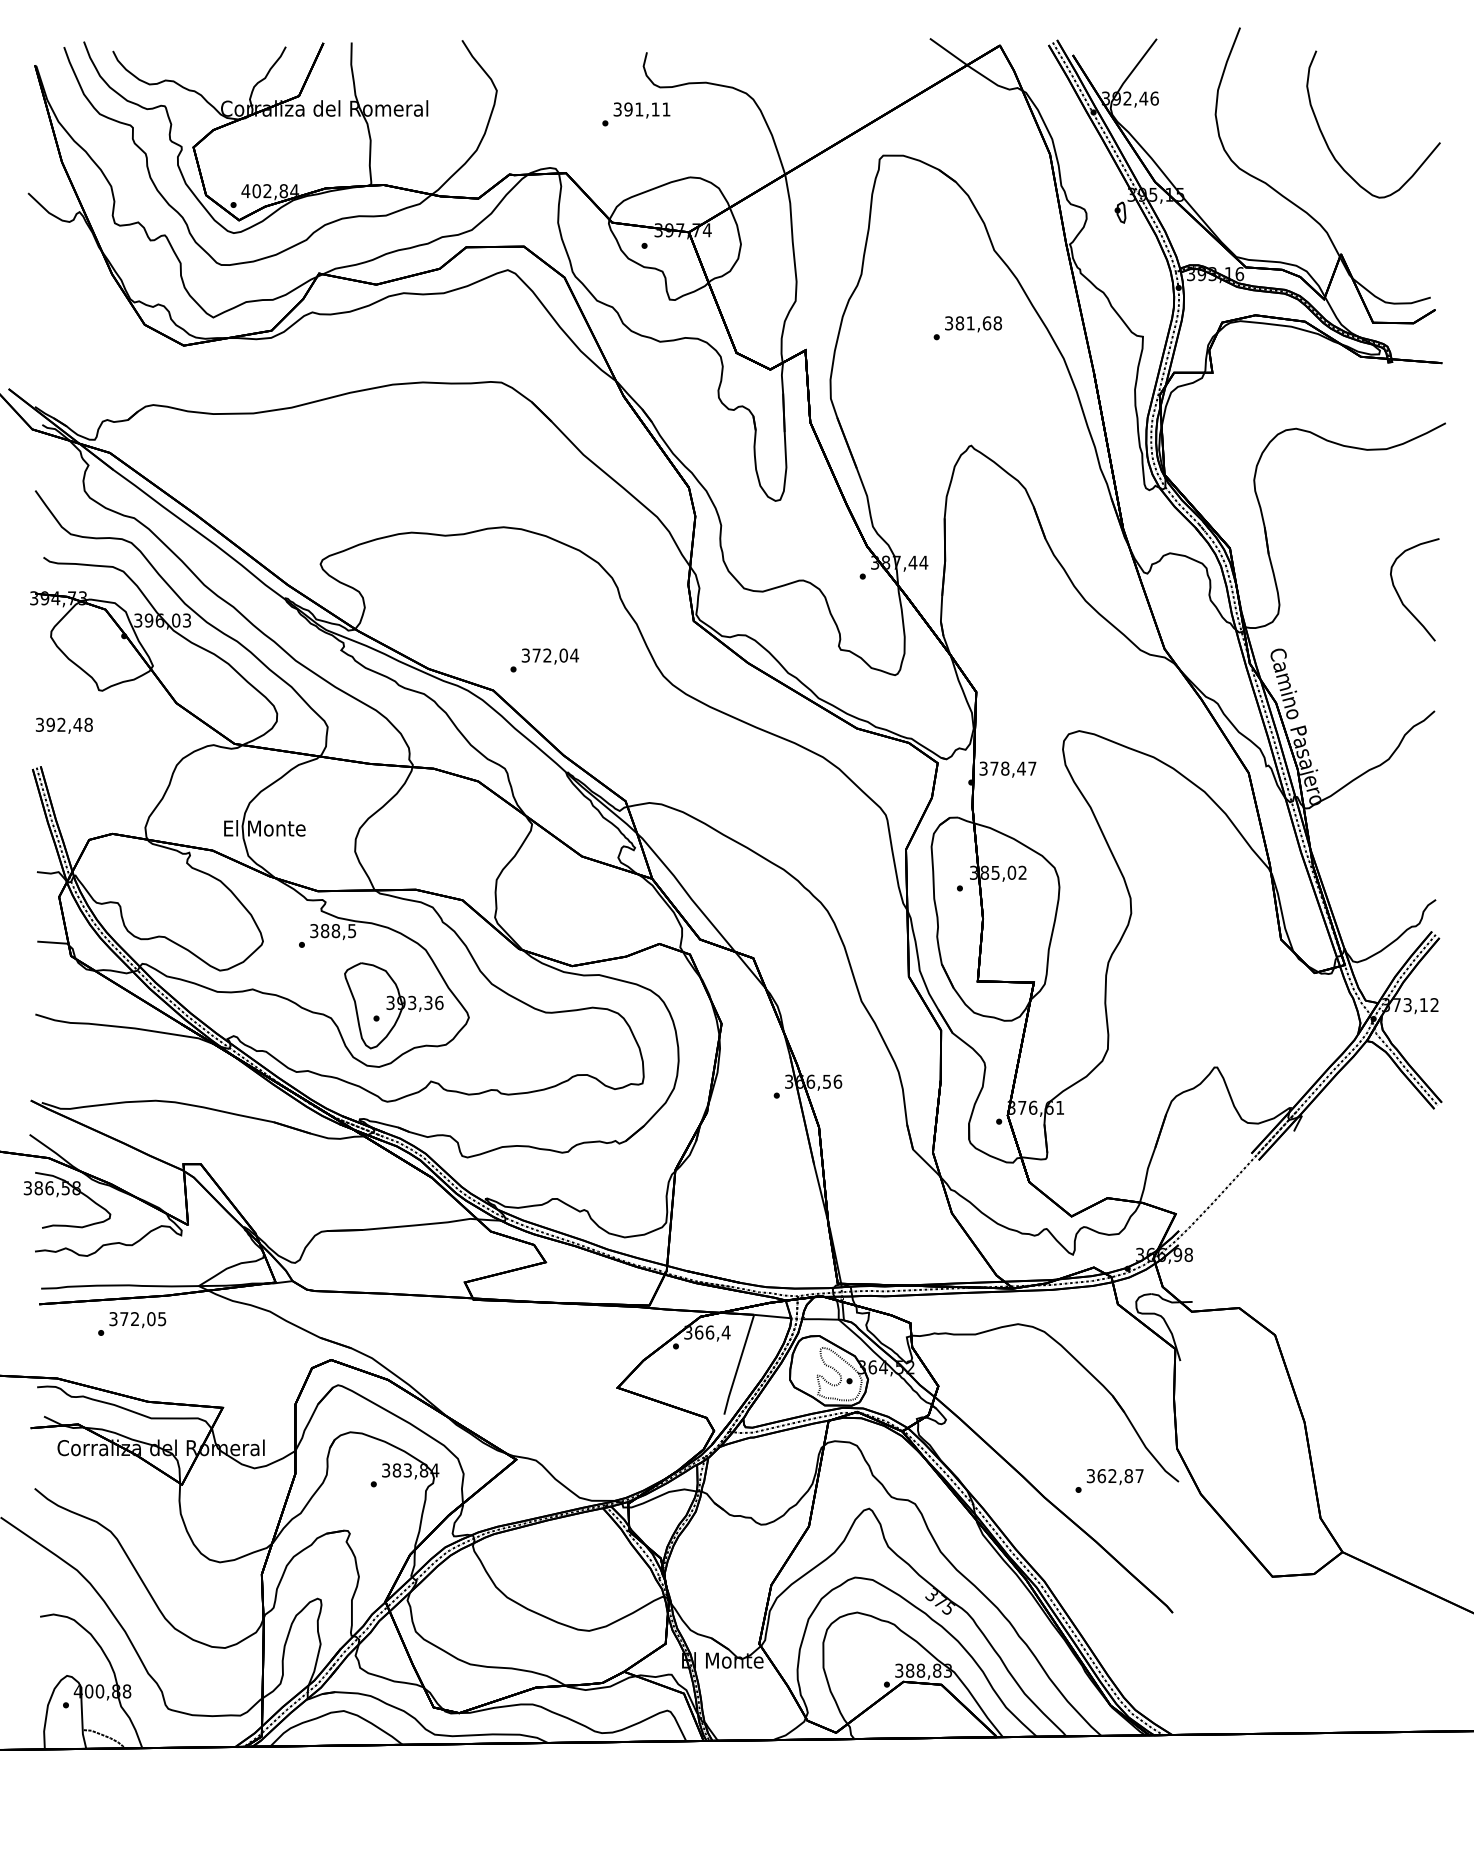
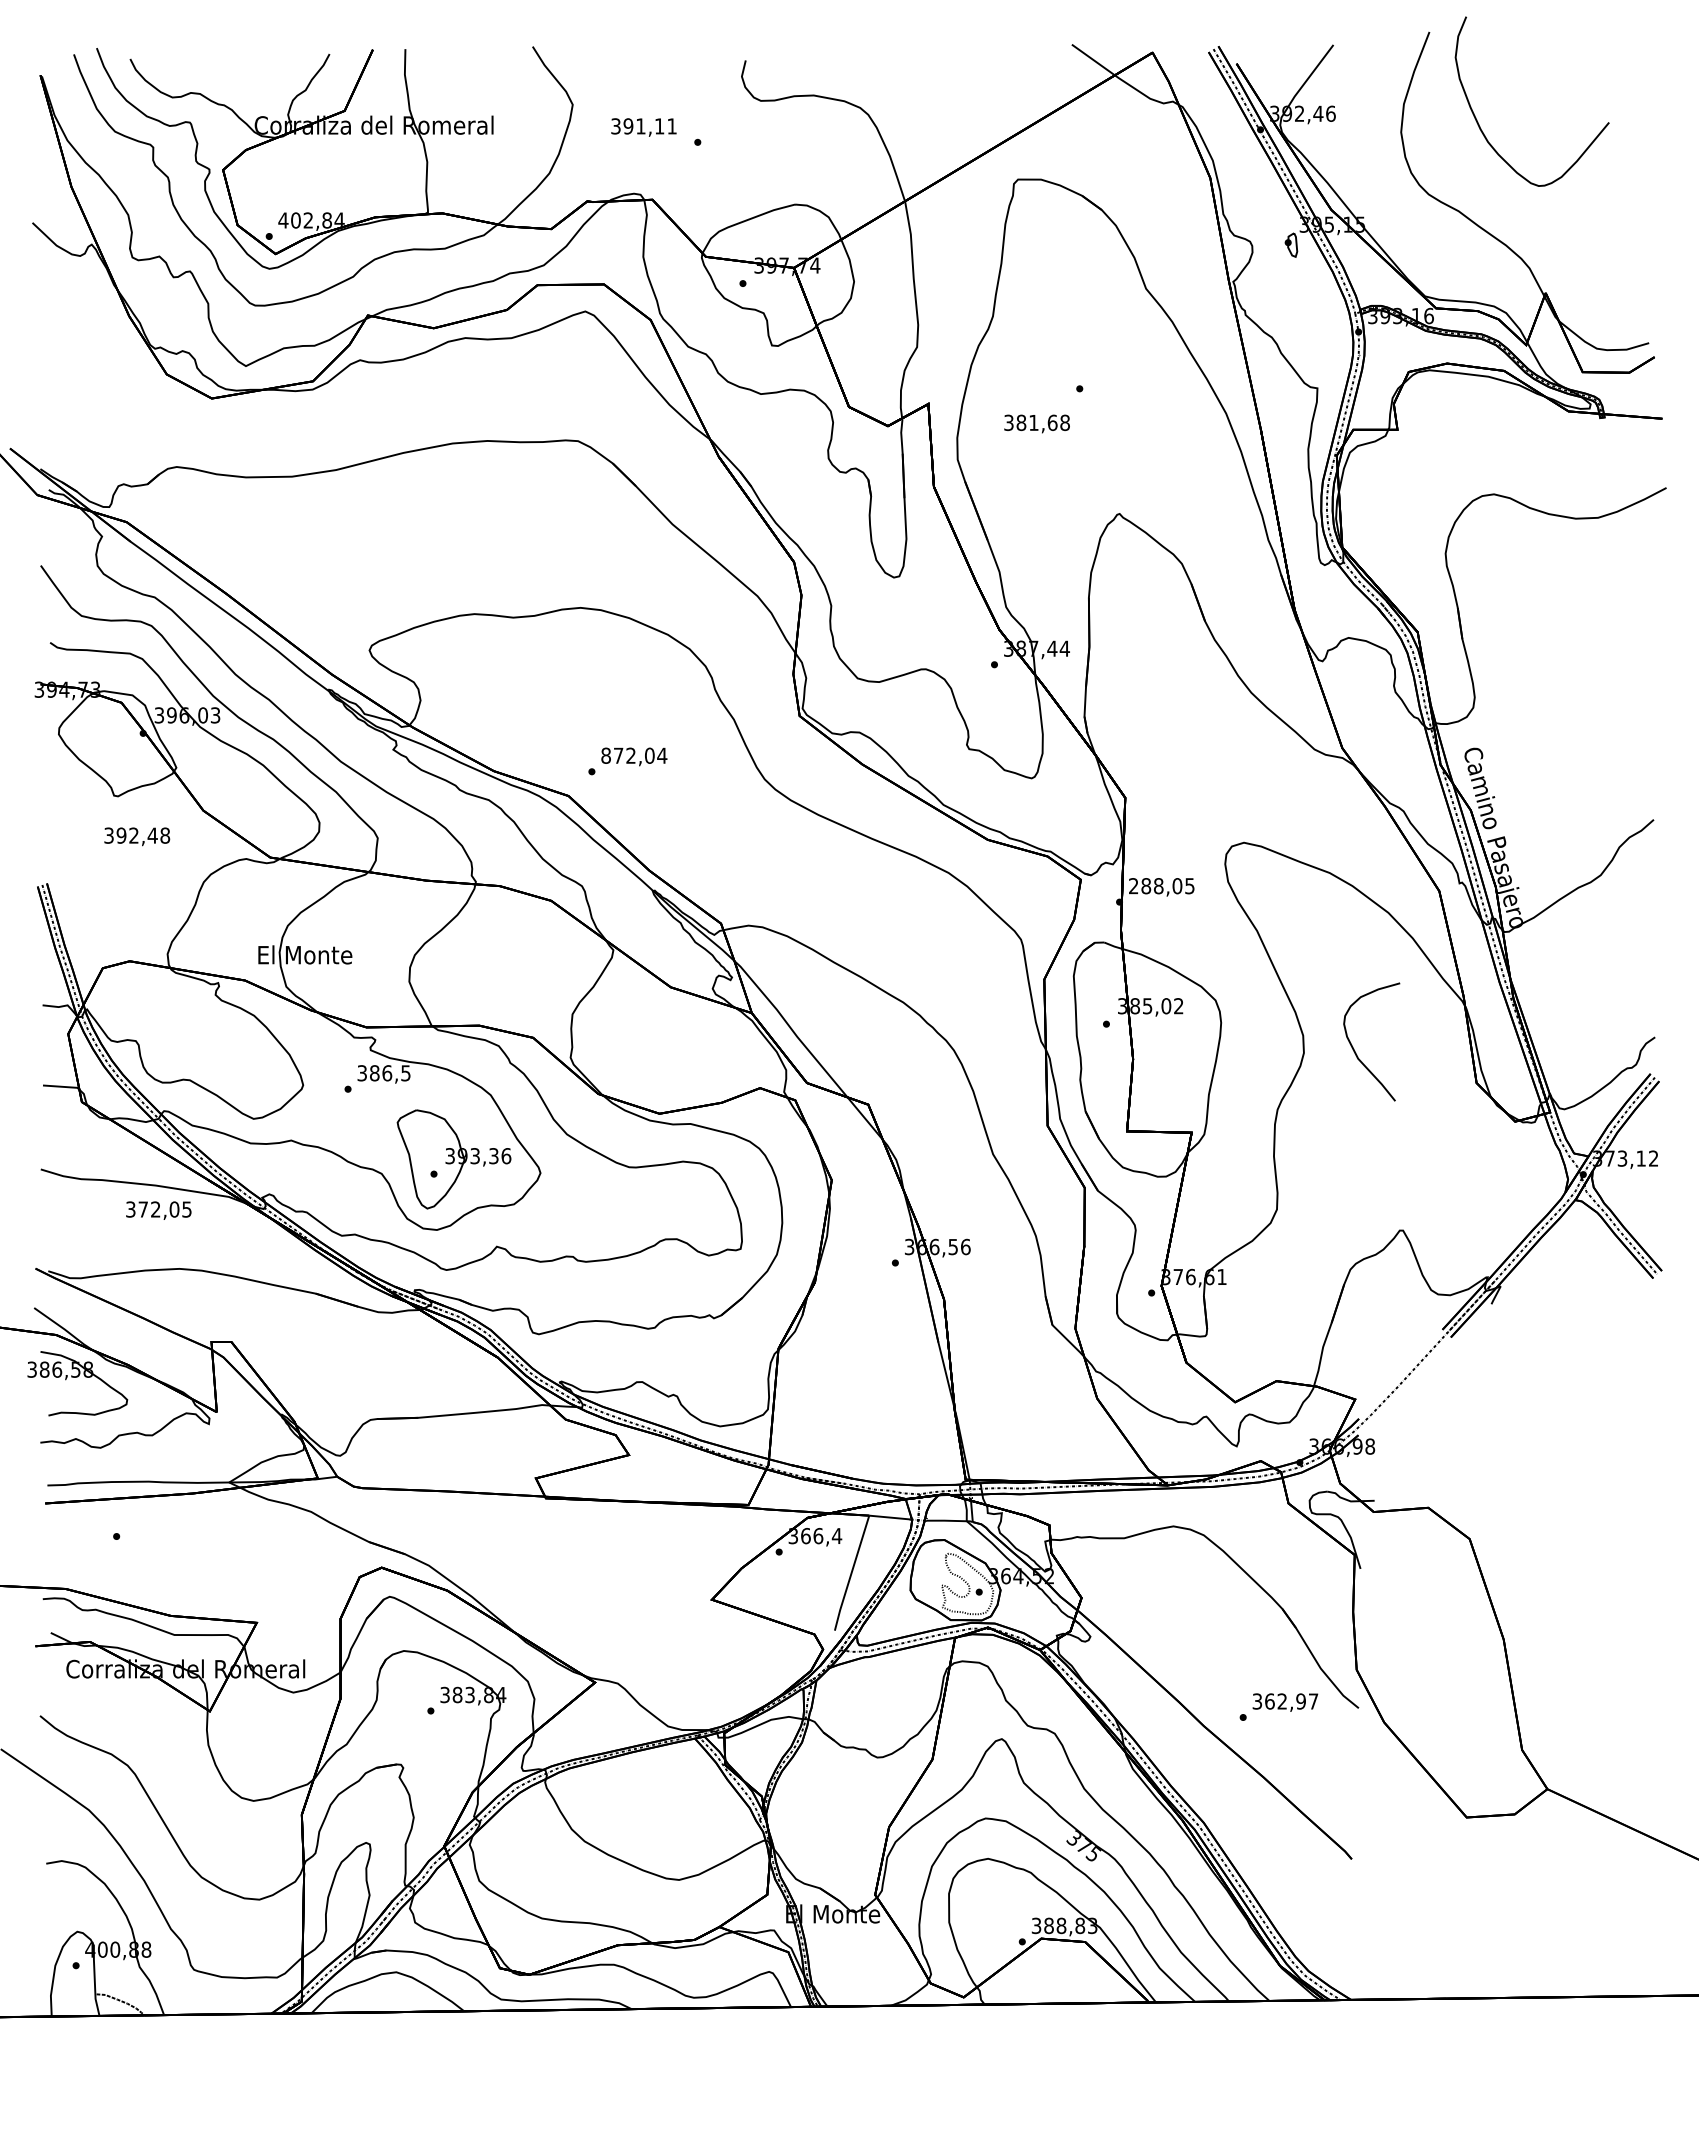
text: (641, 110) -> (643, 127), moved
curve: (1328, 146) -> (1480, 126), moved
text: (972, 323) -> (1036, 423), moved
curve: (1401, 598) -> (1356, 1052), moved
text: (525, 655) -> (605, 755), 372,04 -> 872,04
text: (64, 725) -> (137, 836), moved
text: (1007, 768) -> (1161, 886), 378,47 -> 288,05
text: (336, 931) -> (387, 1073), 388,5 -> 386,5
text: (137, 1319) -> (158, 1210), moved
text: (1128, 1476) -> (1300, 1701), 362,87 -> 362,97

